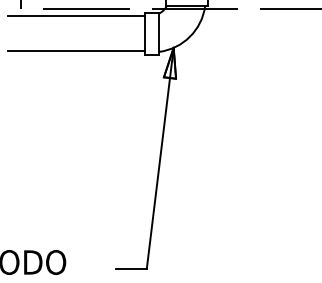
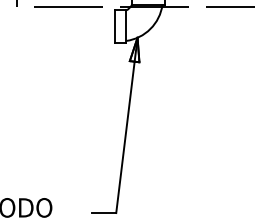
line: (76, 15) -> (60, 12), removed
line: (76, 51) -> (60, 40), removed

